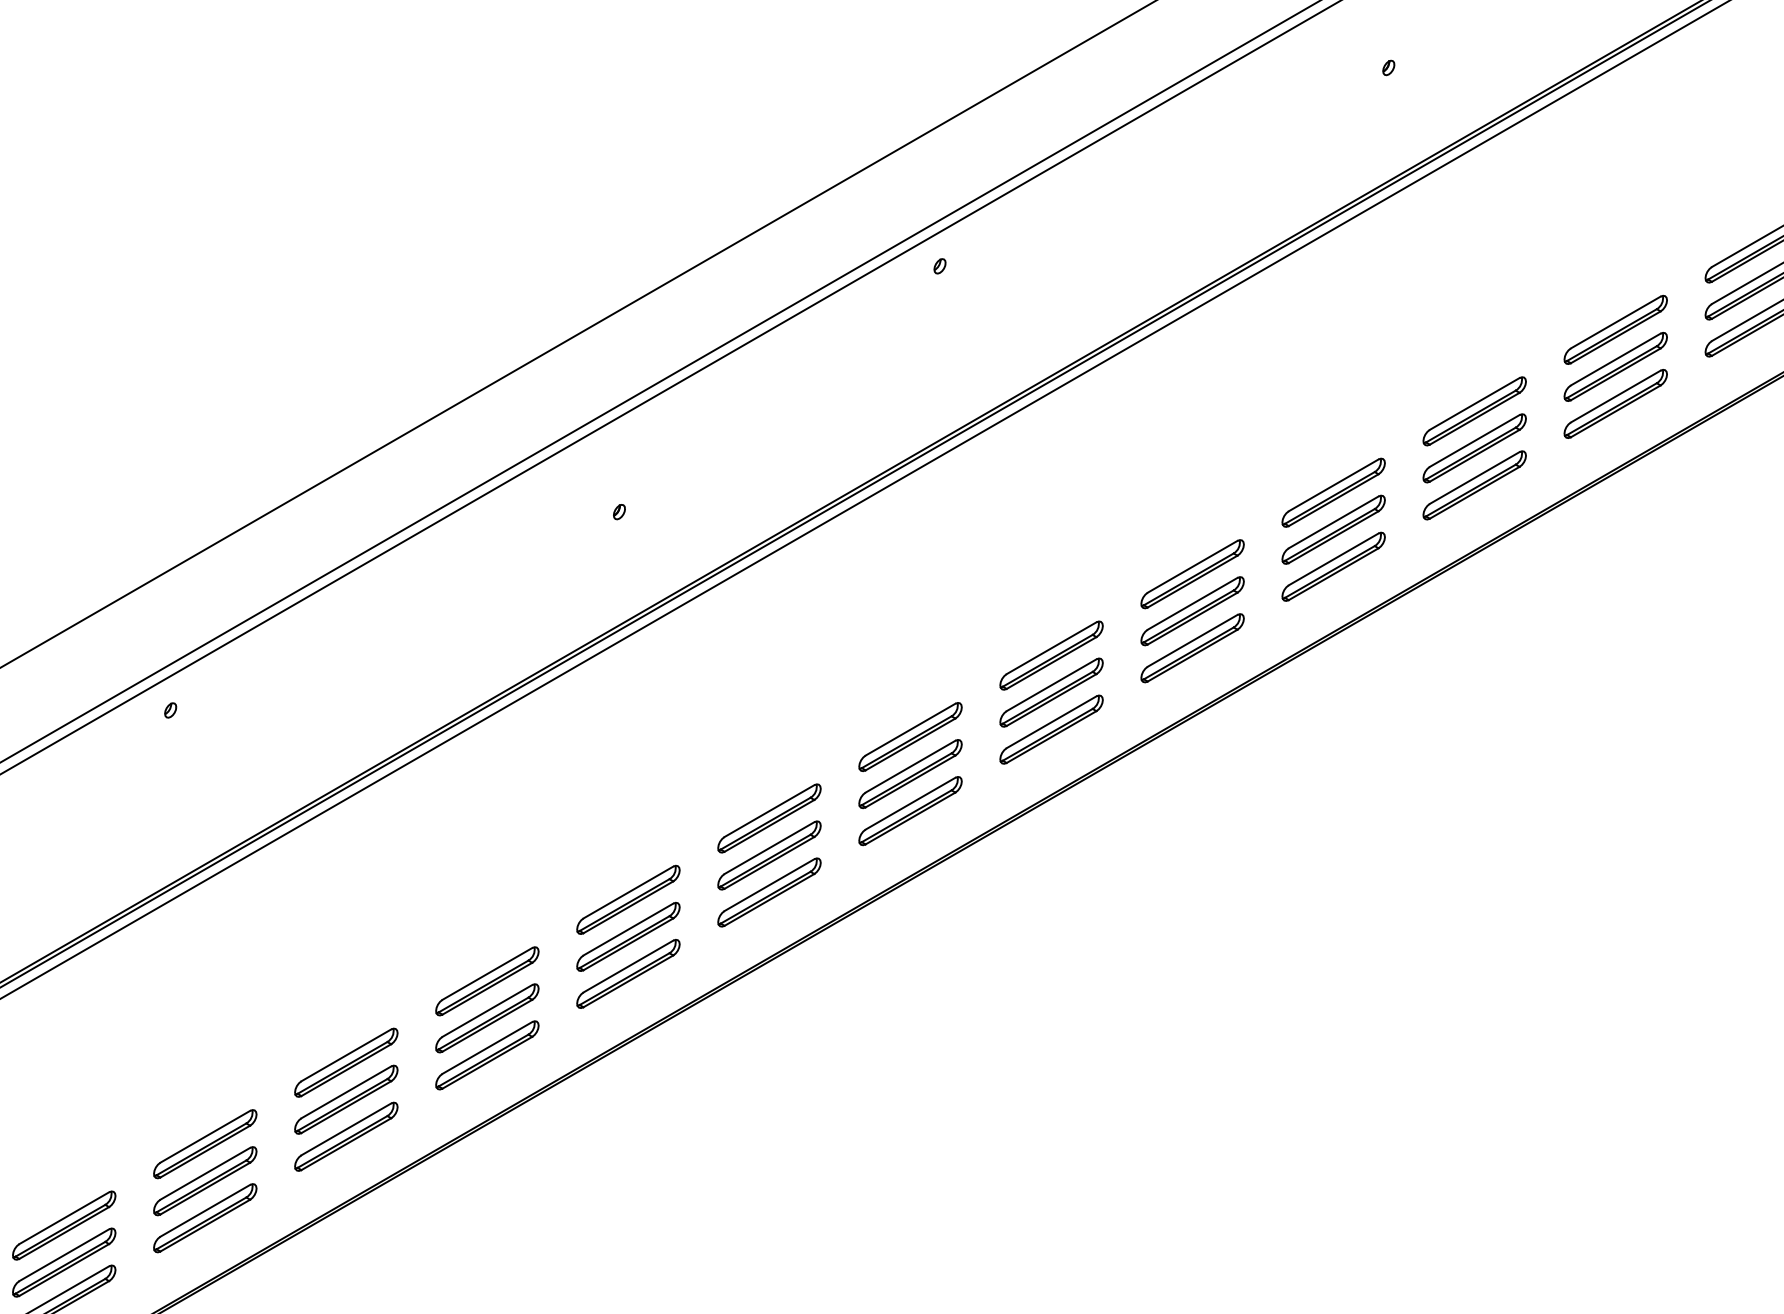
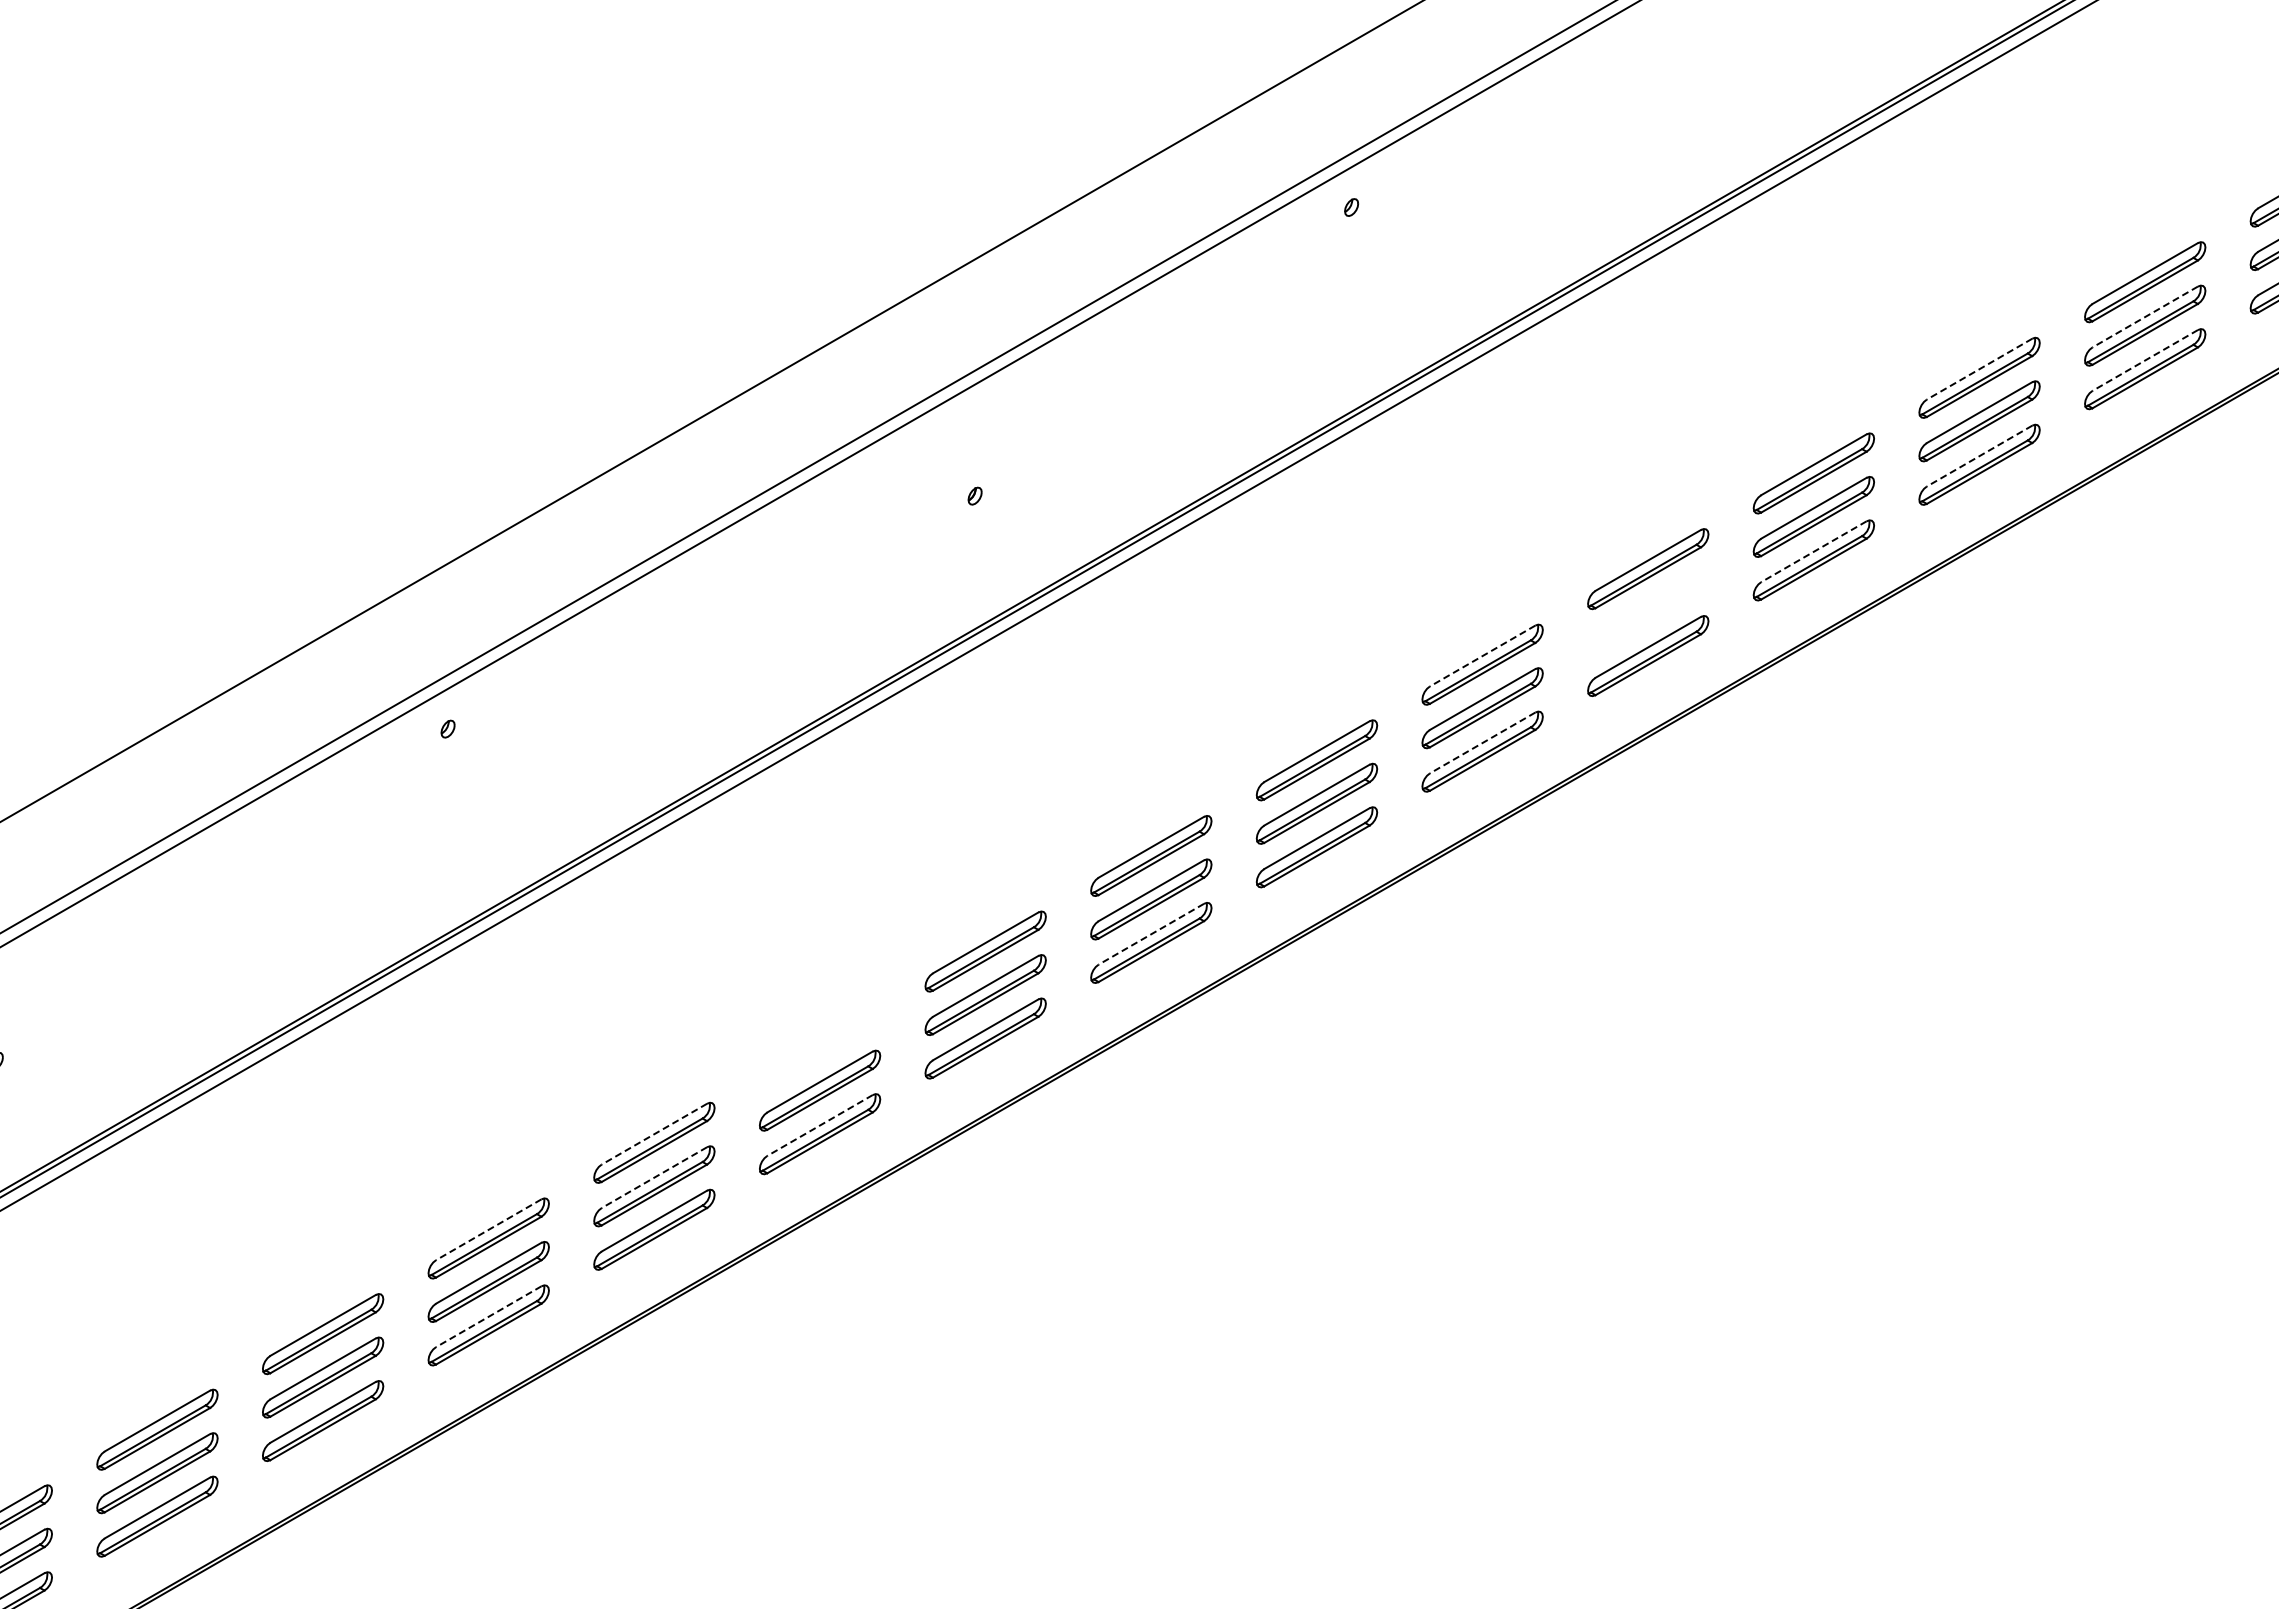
line: (1616, 359) -> (2145, 317), solid -> dashed
line: (1616, 396) -> (2145, 360), solid -> dashed
line: (1474, 404) -> (1979, 369), solid -> dashed
line: (1474, 478) -> (1979, 456), solid -> dashed
line: (1333, 559) -> (1813, 551), solid -> dashed
part: (1192, 611) -> (1648, 612), removed
line: (1051, 648) -> (1482, 656), solid -> dashed
line: (1051, 721) -> (1482, 742), solid -> dashed
line: (769, 885) -> (1151, 934), solid -> dashed
part: (487, 981) -> (820, 1047), removed
line: (487, 1047) -> (820, 1125), solid -> dashed
line: (346, 1055) -> (654, 1134), solid -> dashed
line: (346, 1092) -> (654, 1177), solid -> dashed
line: (205, 1136) -> (488, 1229), solid -> dashed
line: (205, 1210) -> (488, 1316), solid -> dashed

